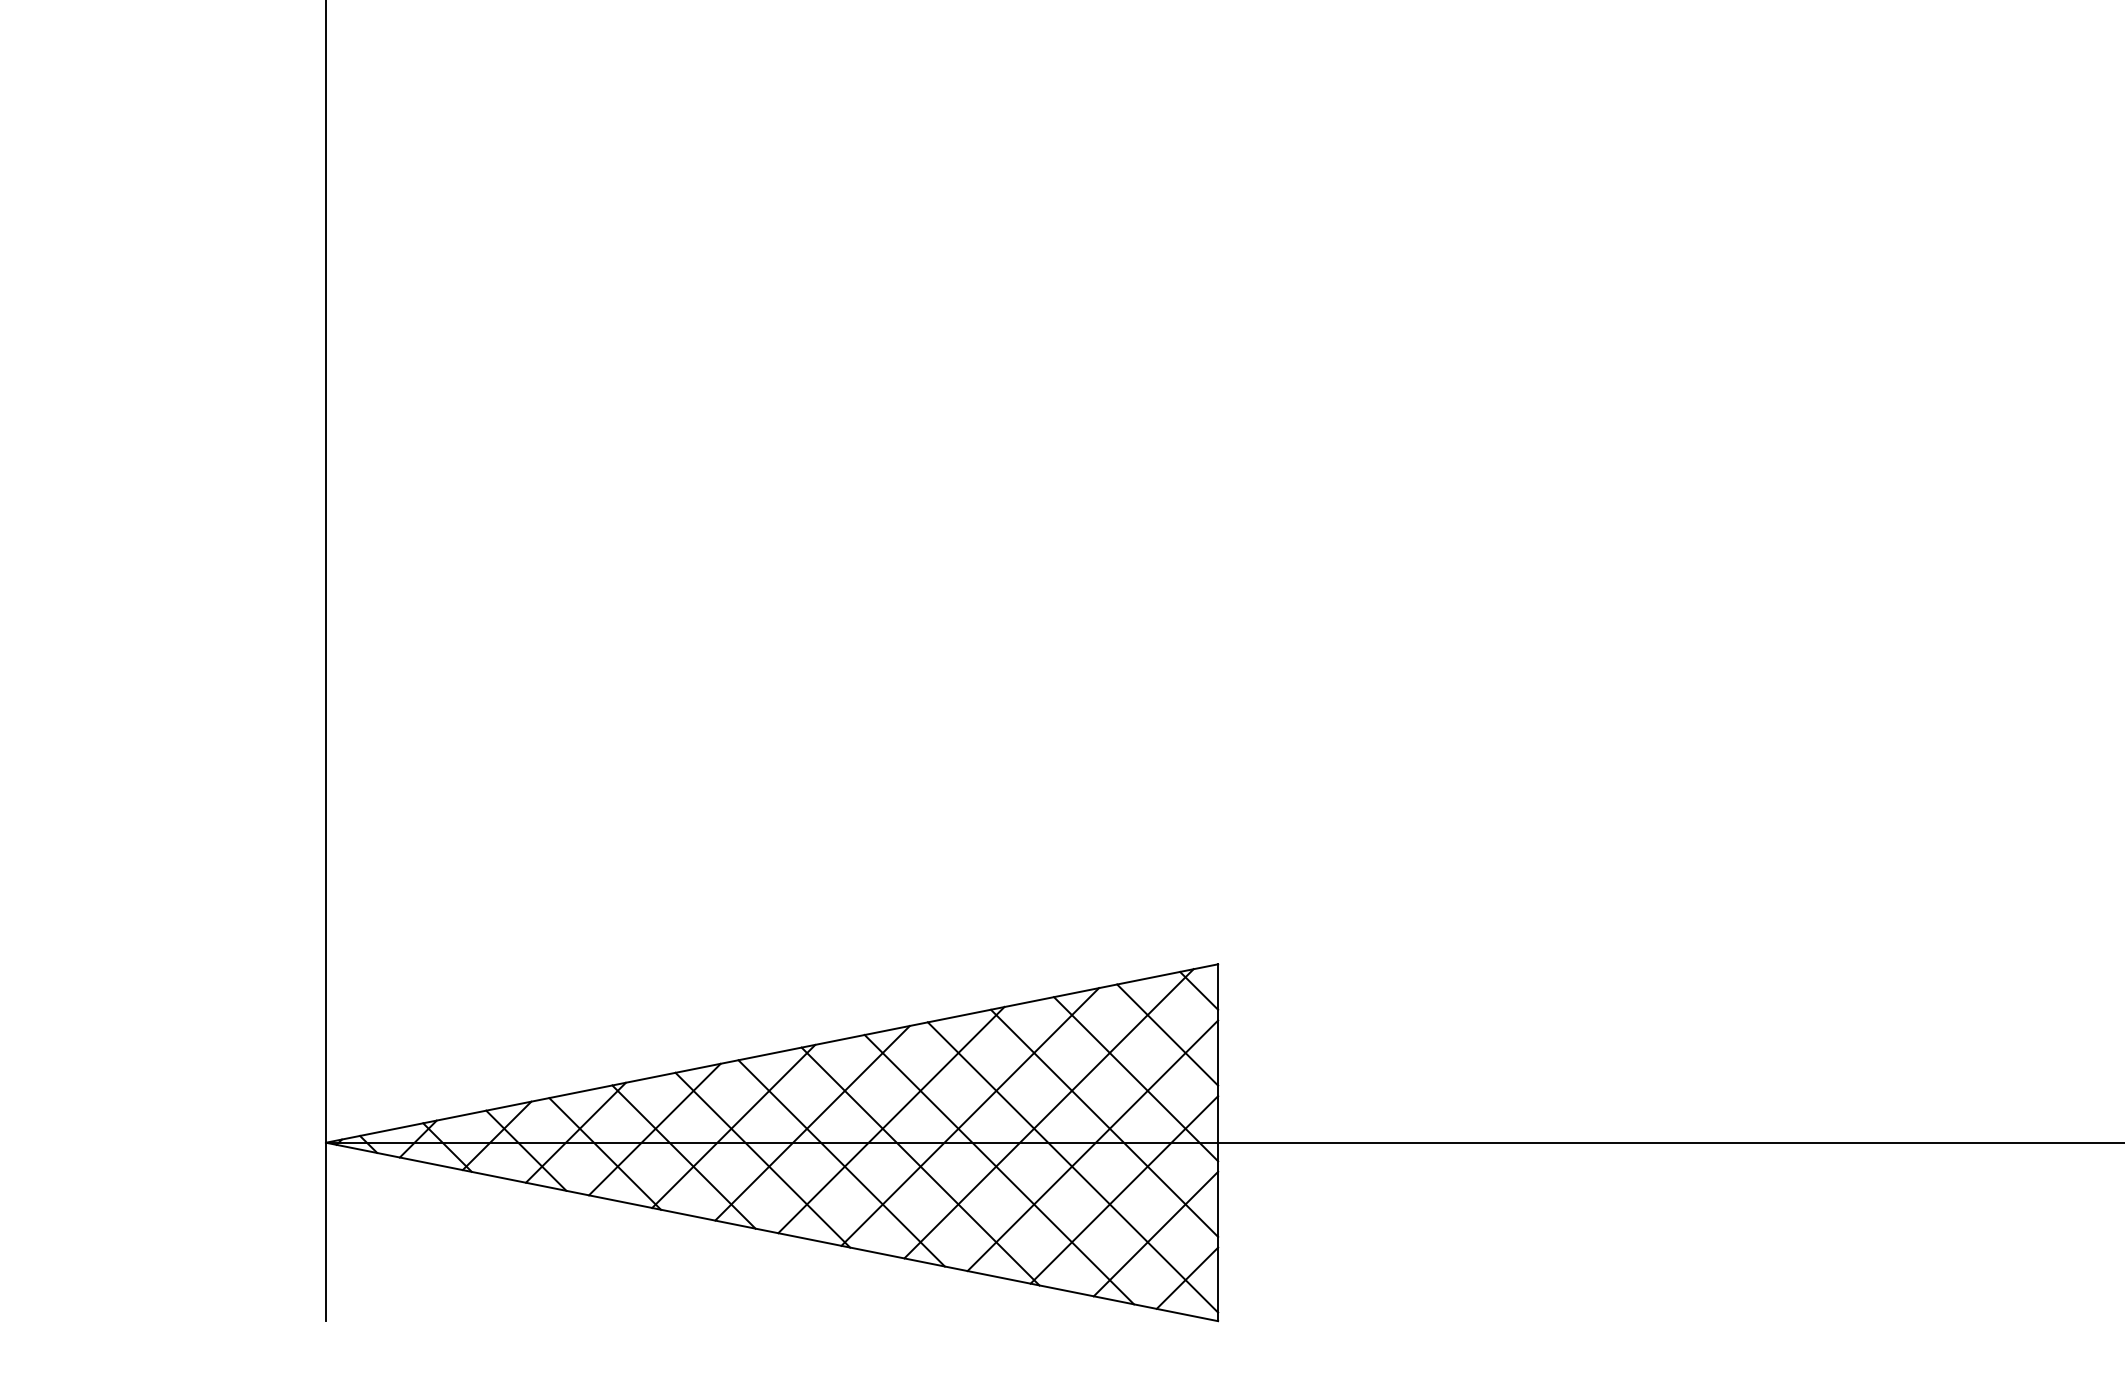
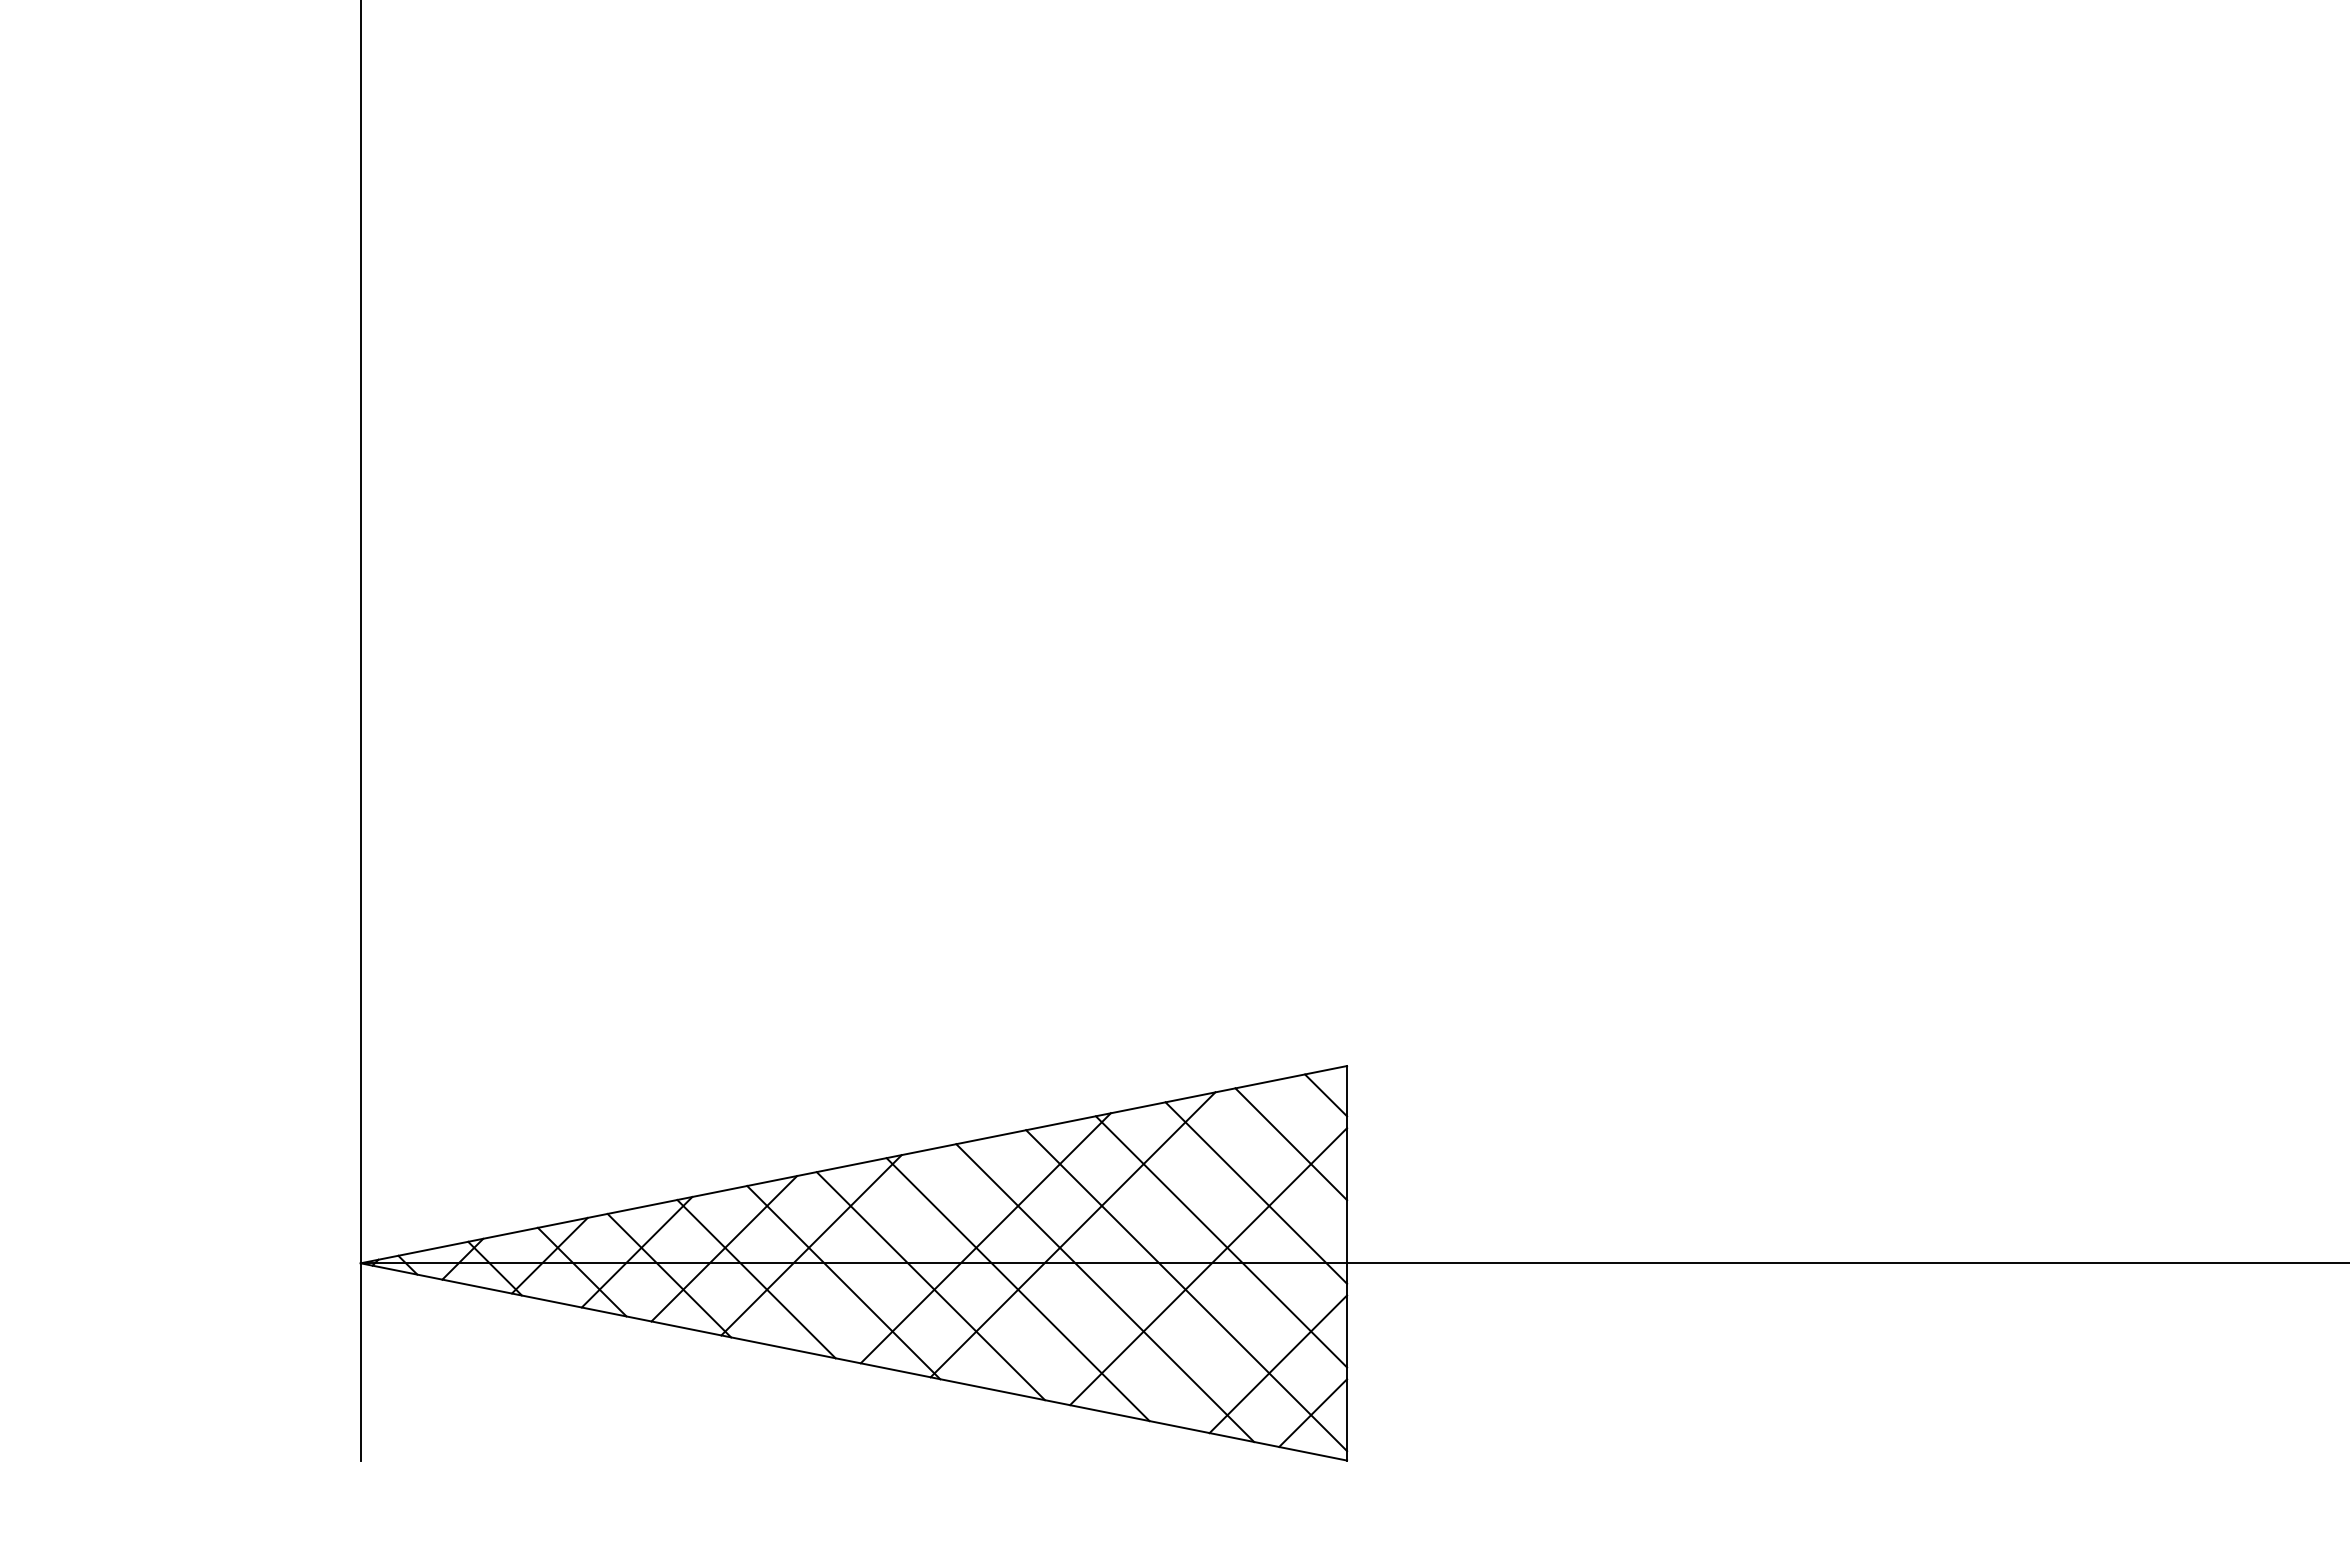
line: (1049, 1113) -> (1160, 1231), removed
line: (812, 1123) -> (898, 1241), removed
line: (1124, 1189) -> (1243, 1315), removed

